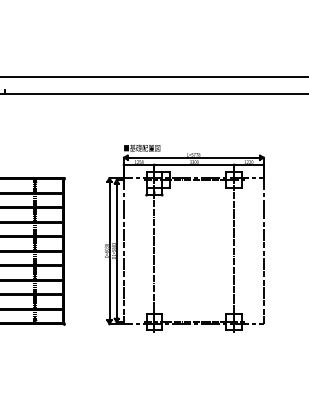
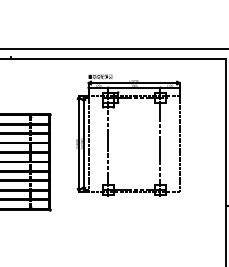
part: (154, 238) -> (108, 135), moved

